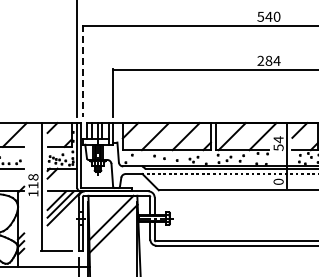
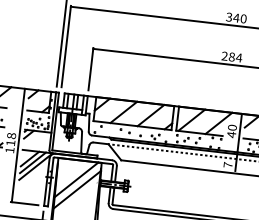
text: (261, 16) -> (229, 17), 540 -> 340
line: (82, 70) -> (65, 46), dashed -> solid
text: (278, 143) -> (231, 131), 54 -> 40
text: (278, 181) -> (228, 164), 0 -> 7

